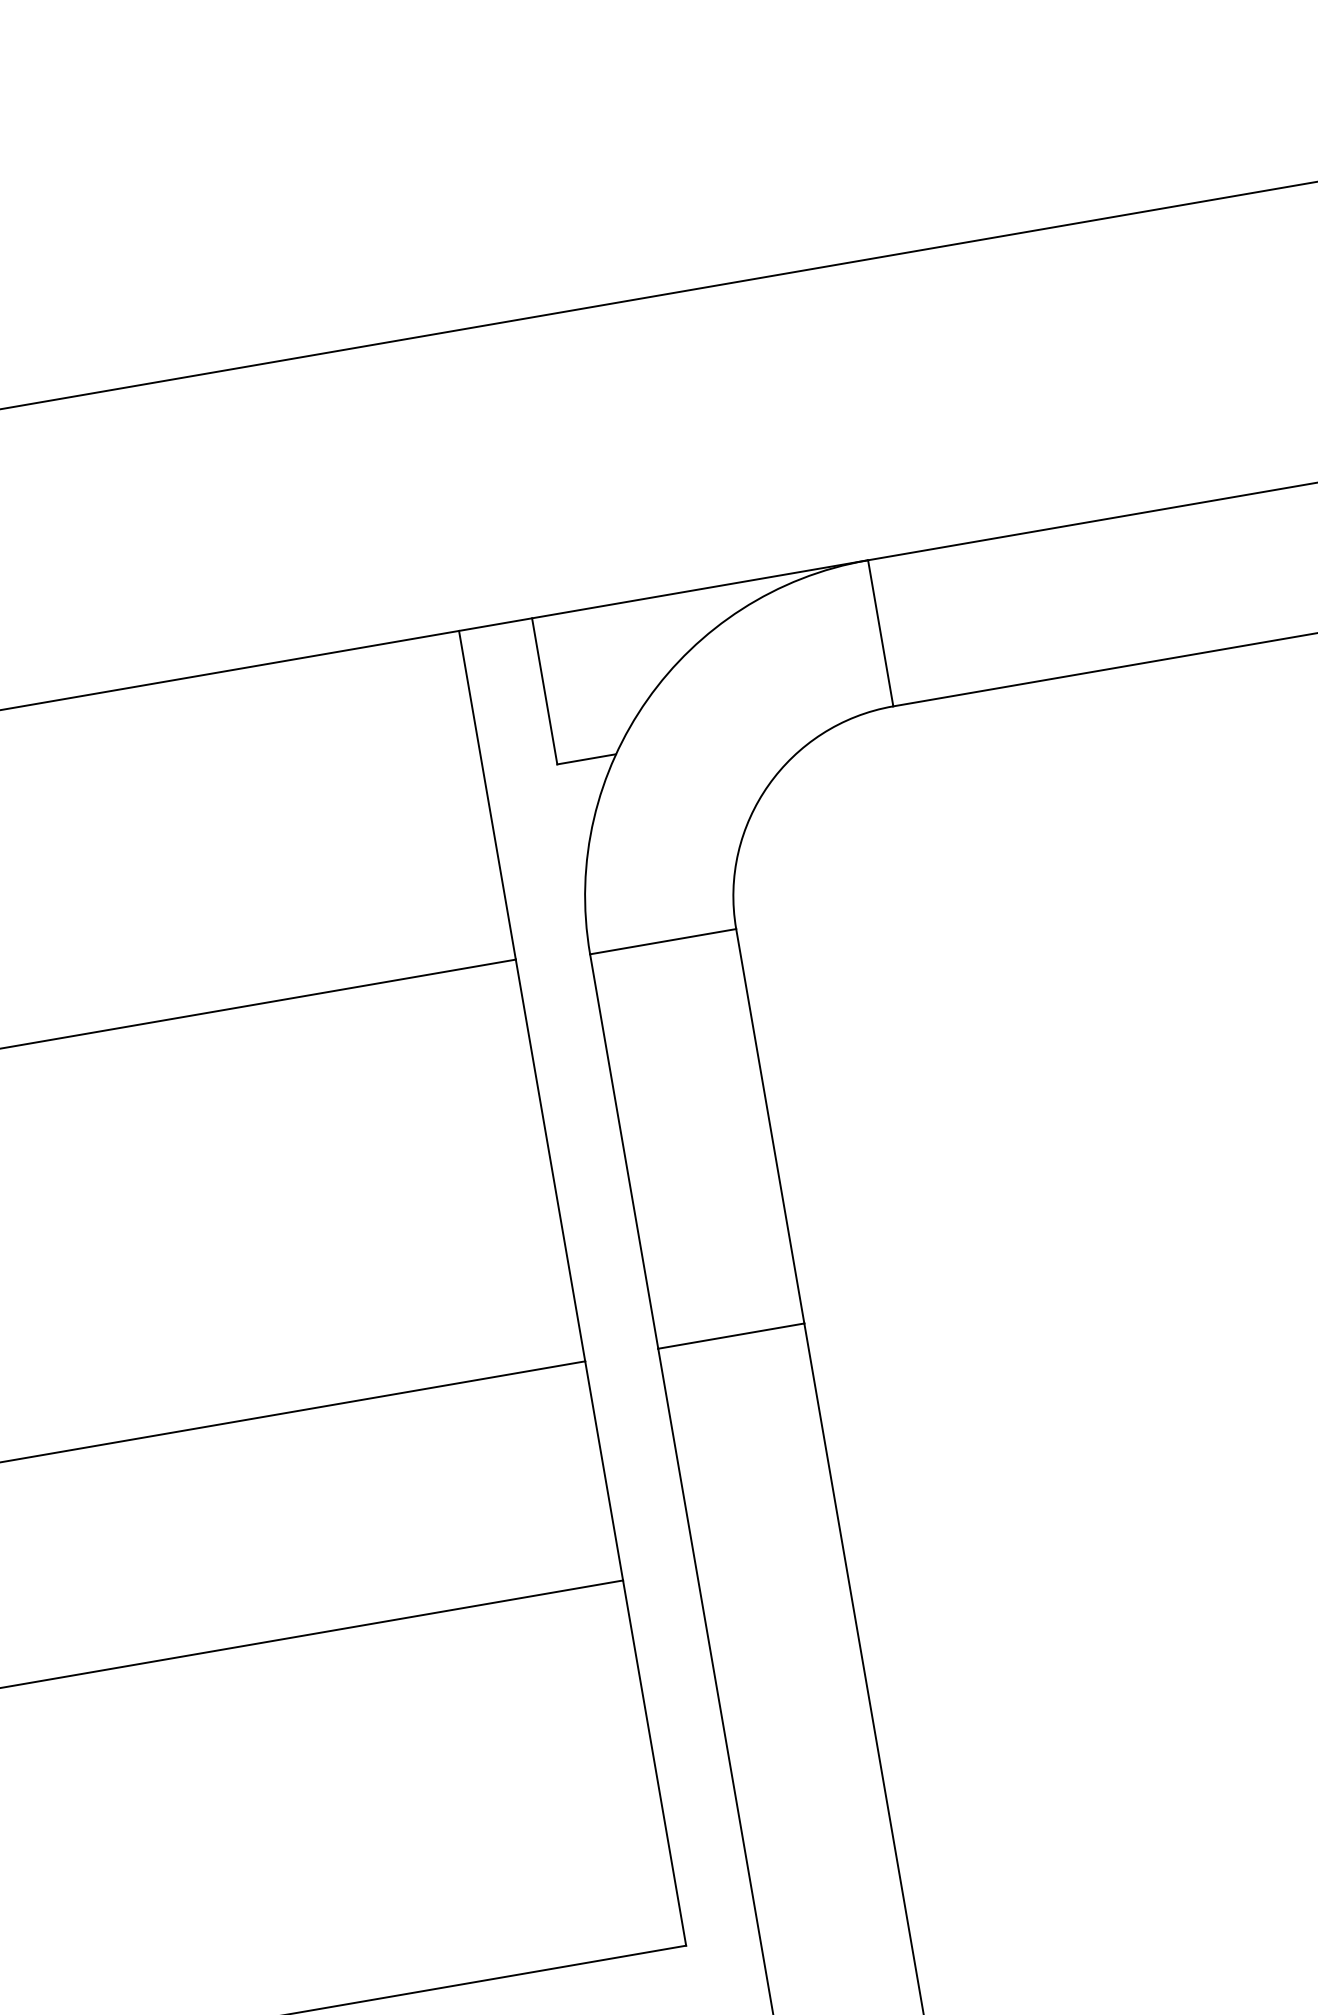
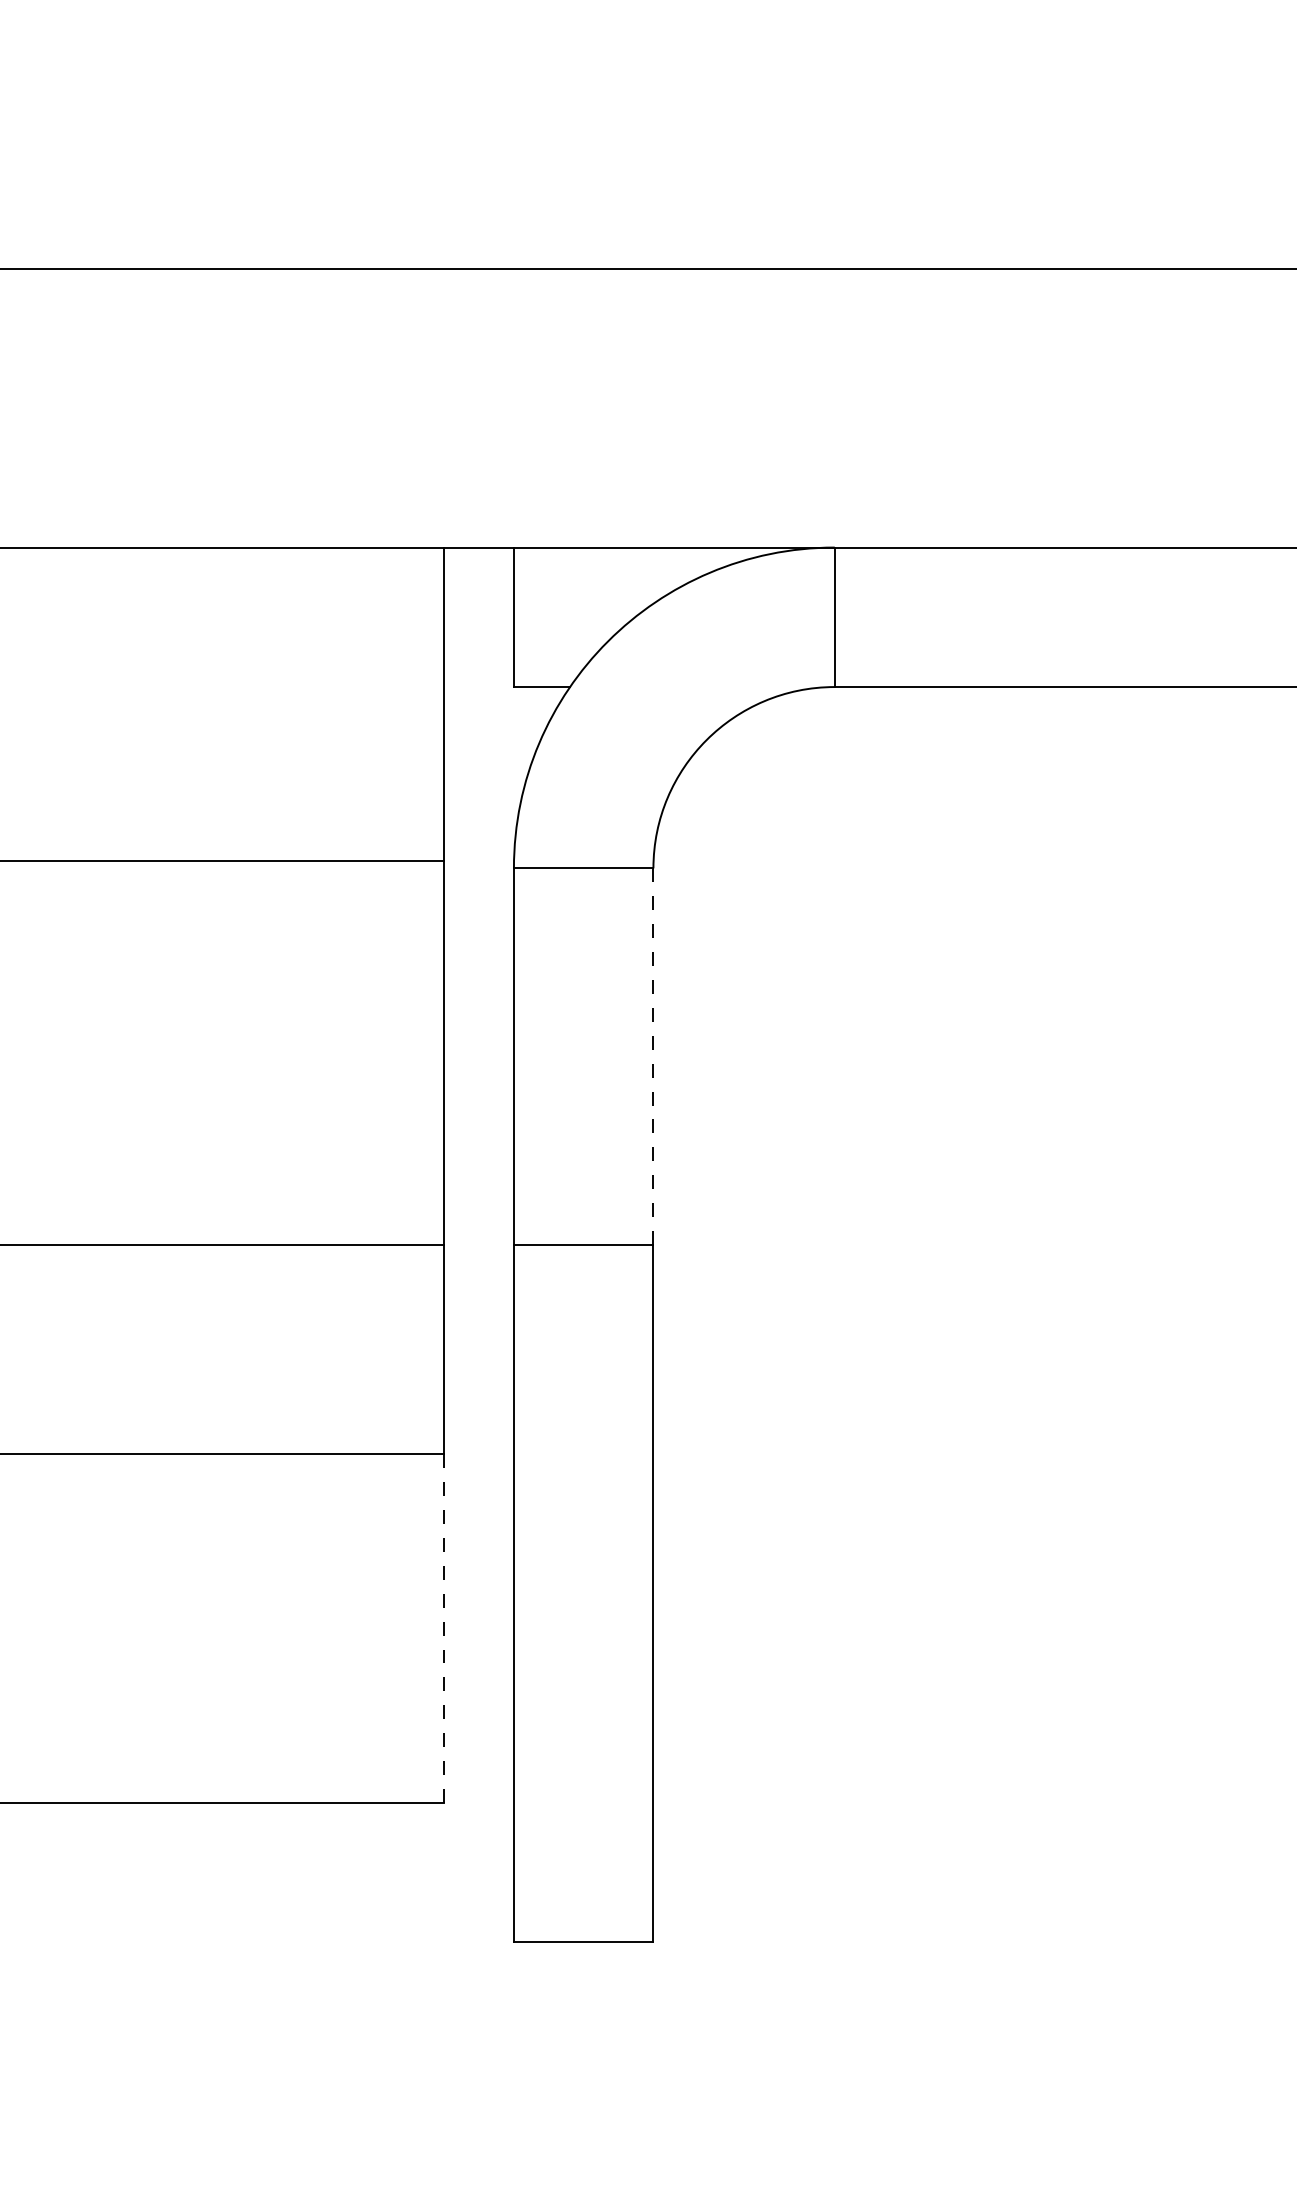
line: (770, 1126) -> (653, 1056), solid -> dashed
line: (654, 1762) -> (444, 1628), solid -> dashed

